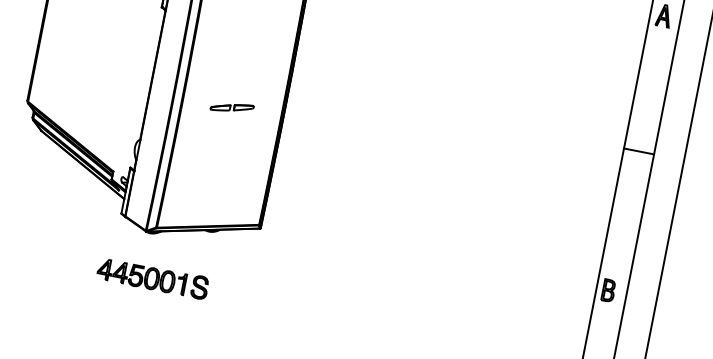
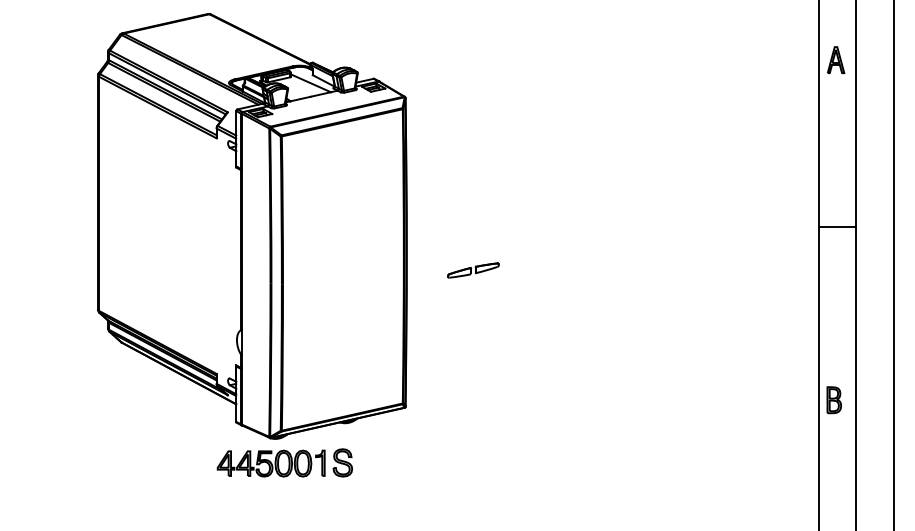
part: (232, 107) -> (473, 270), moved
part: (152, 277) -> (284, 462), moved

